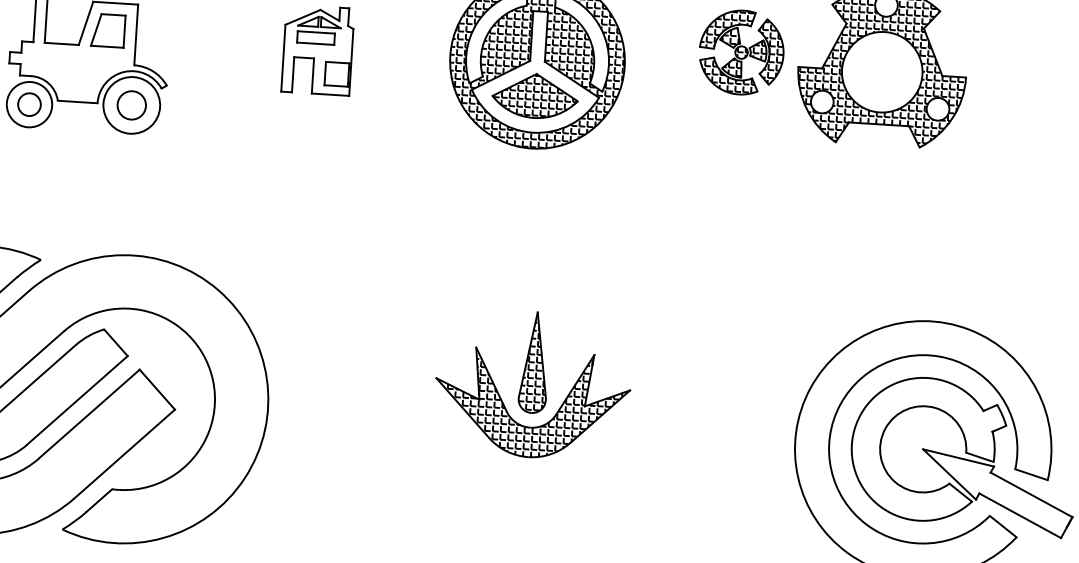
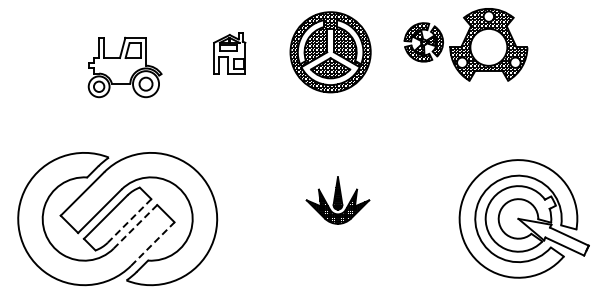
part: (532, 384) -> (337, 200), size x0.7
line: (77, 399) -> (129, 220), solid -> dashed
line: (89, 413) -> (135, 226), solid -> dashed
line: (123, 454) -> (152, 244), solid -> dashed

